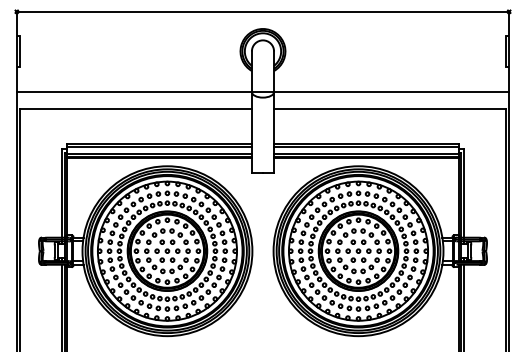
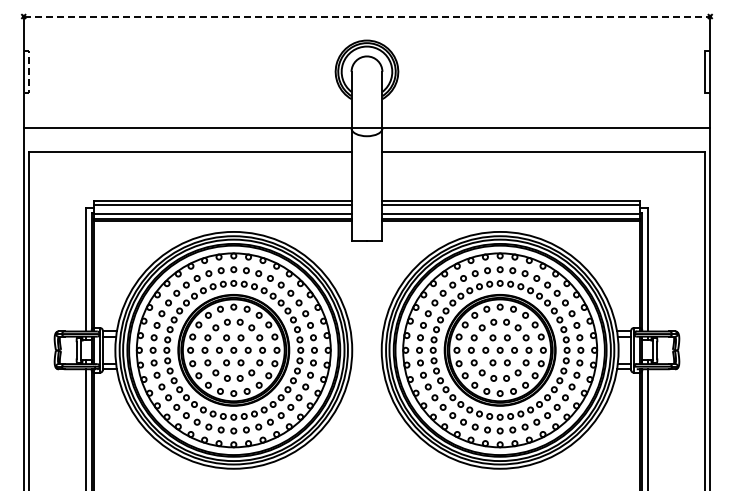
line: (263, 11) -> (367, 16), solid -> dashed
line: (20, 51) -> (28, 72), solid -> dashed

